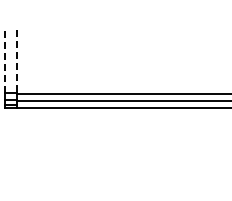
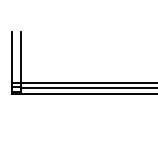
line: (4, 61) -> (11, 57), dashed -> solid
line: (16, 61) -> (21, 57), dashed -> solid

